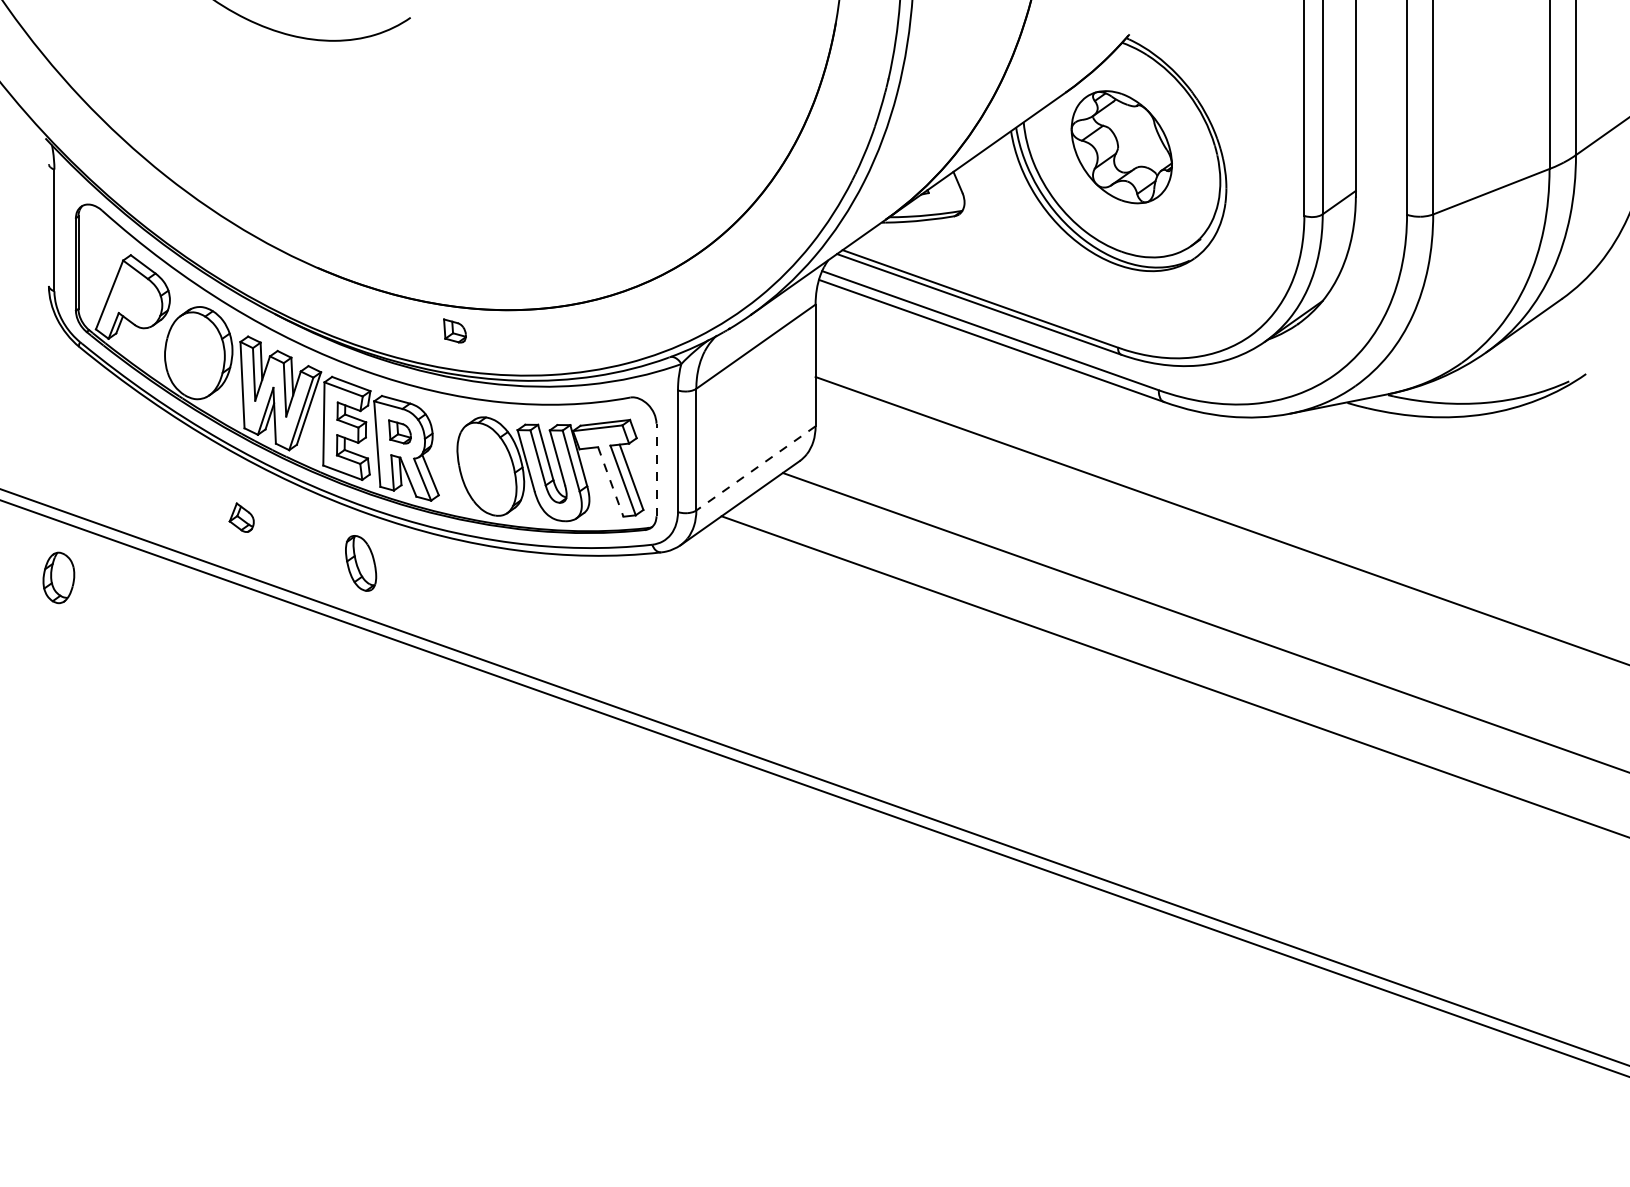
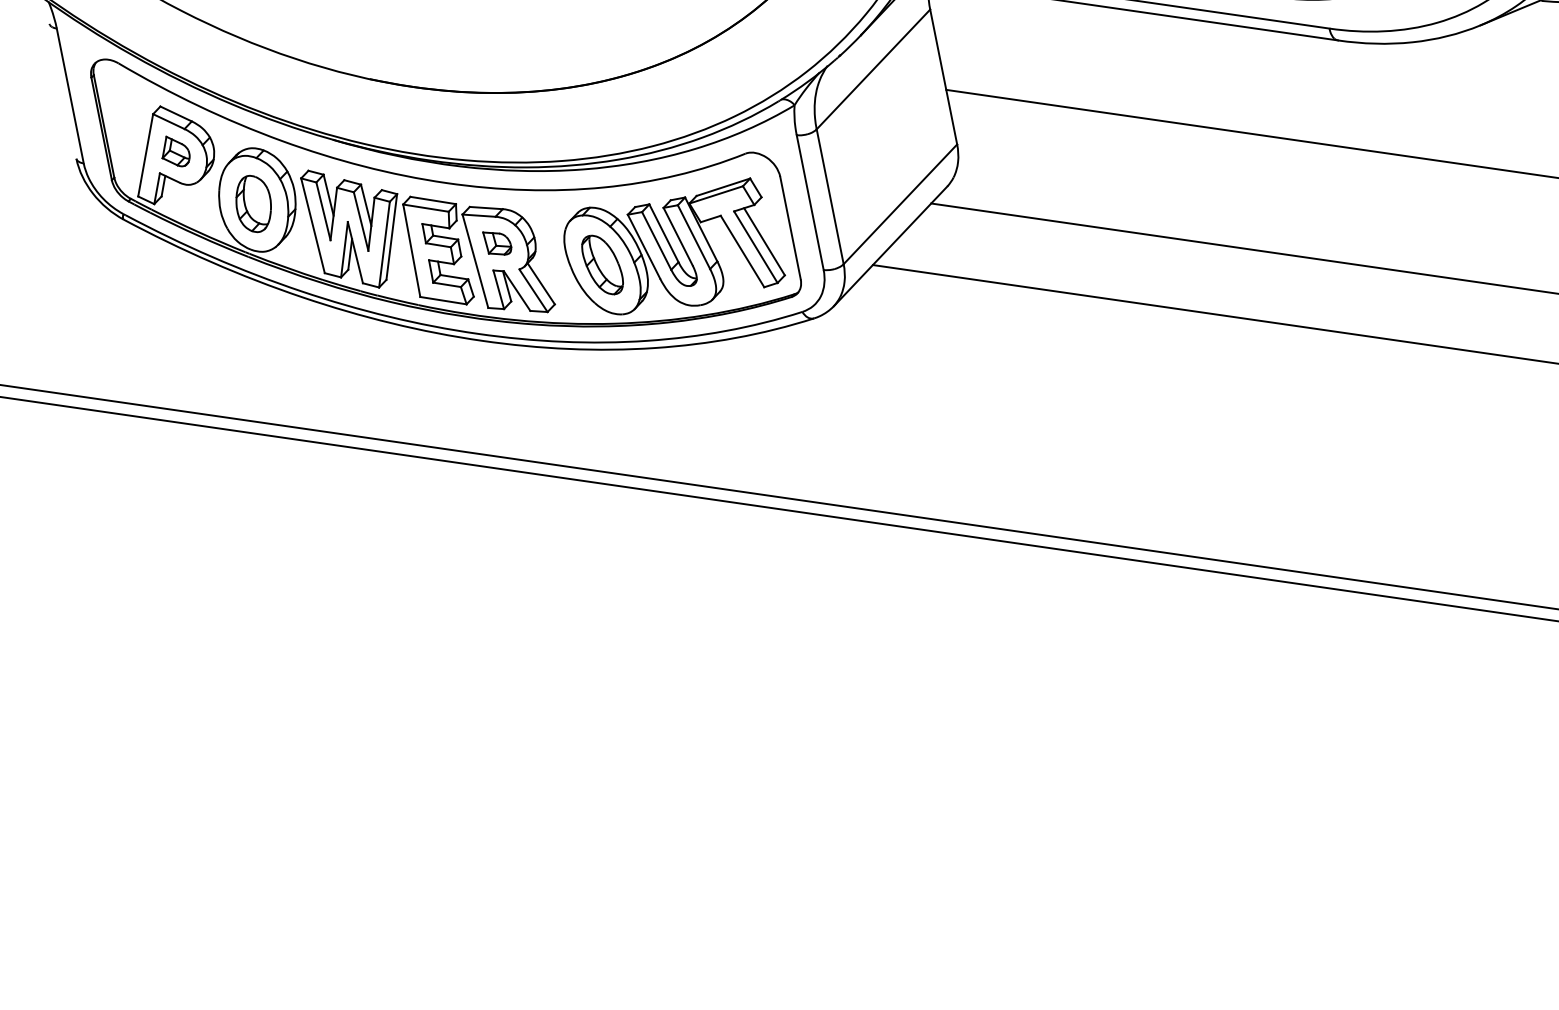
part: (454, 330) -> (535, 118), removed
line: (755, 468) -> (899, 204), dashed -> solid
line: (656, 469) -> (790, 227), dashed -> solid
line: (610, 482) -> (742, 252), dashed -> solid
part: (241, 517) -> (174, 151), moved
part: (361, 563) -> (603, 265), moved
part: (58, 577) -> (253, 203), moved

